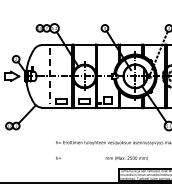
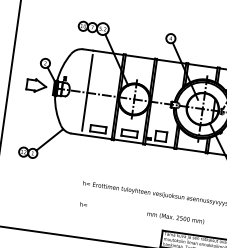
line: (49, 76) -> (87, 92), dashed -> solid

